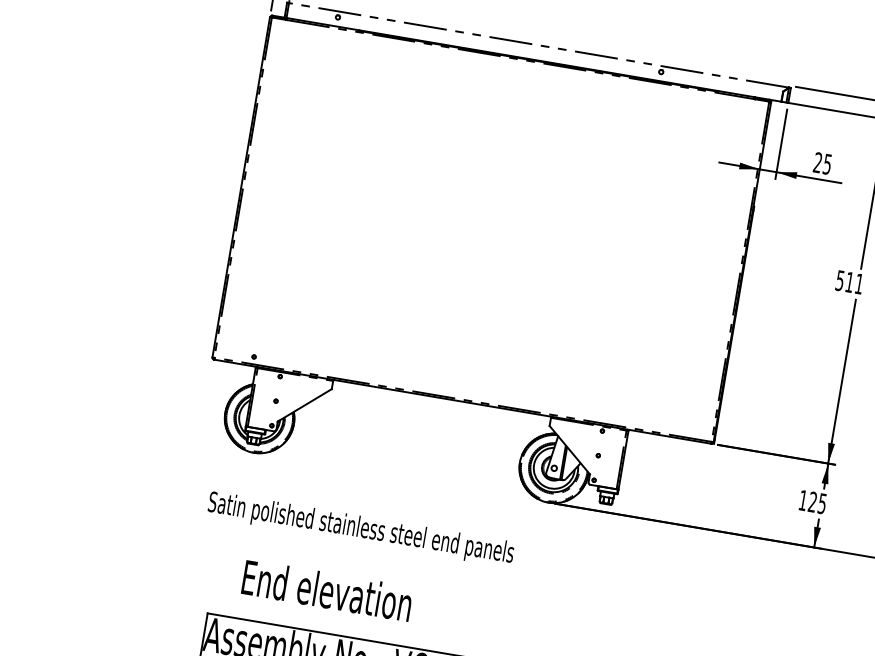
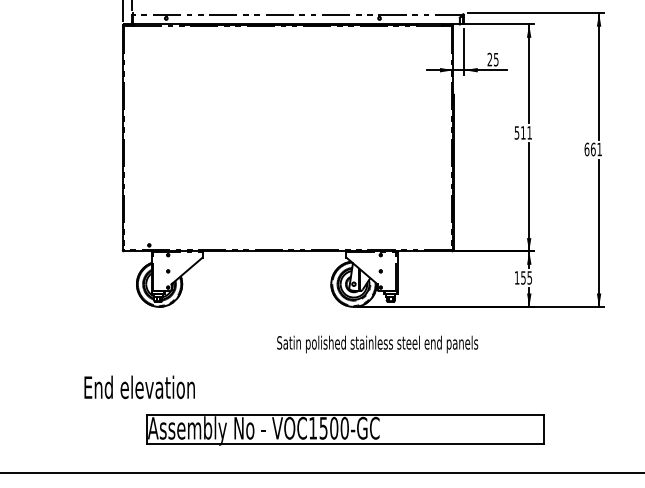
text: (812, 501) -> (523, 277), 125 -> 155
text: (360, 529) -> (377, 344), moved
text: (327, 590) -> (139, 387), moved

